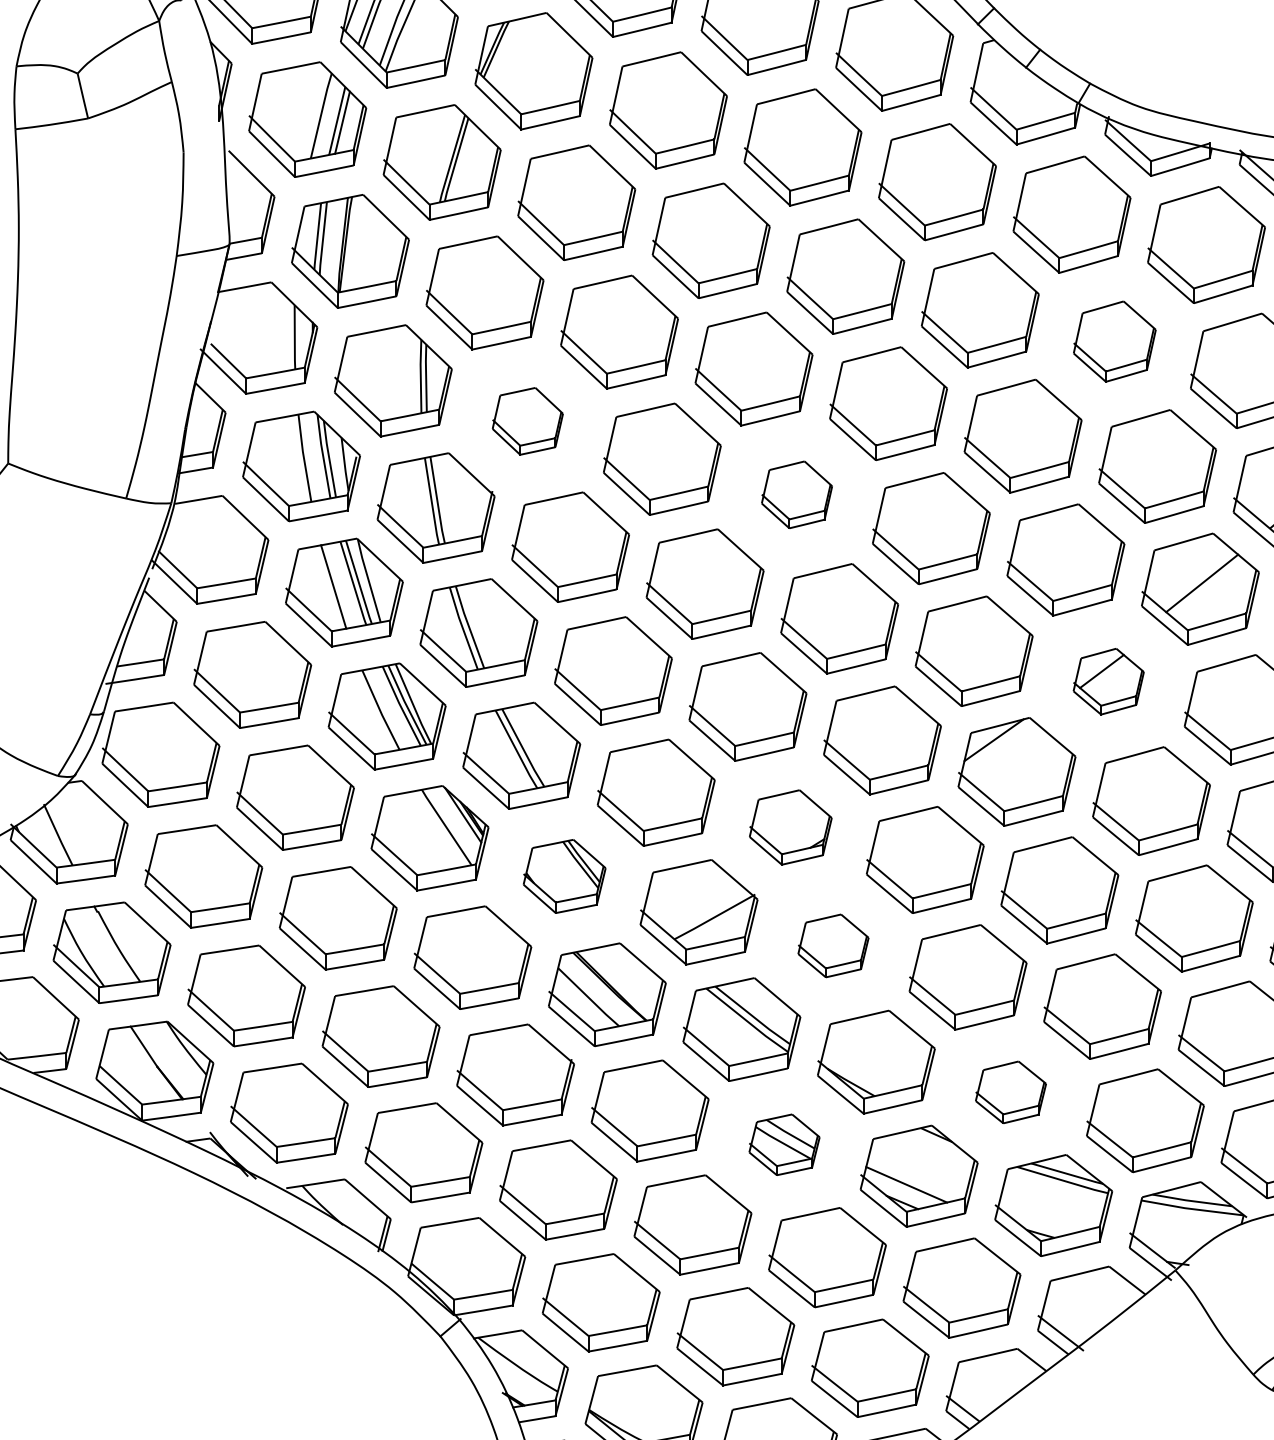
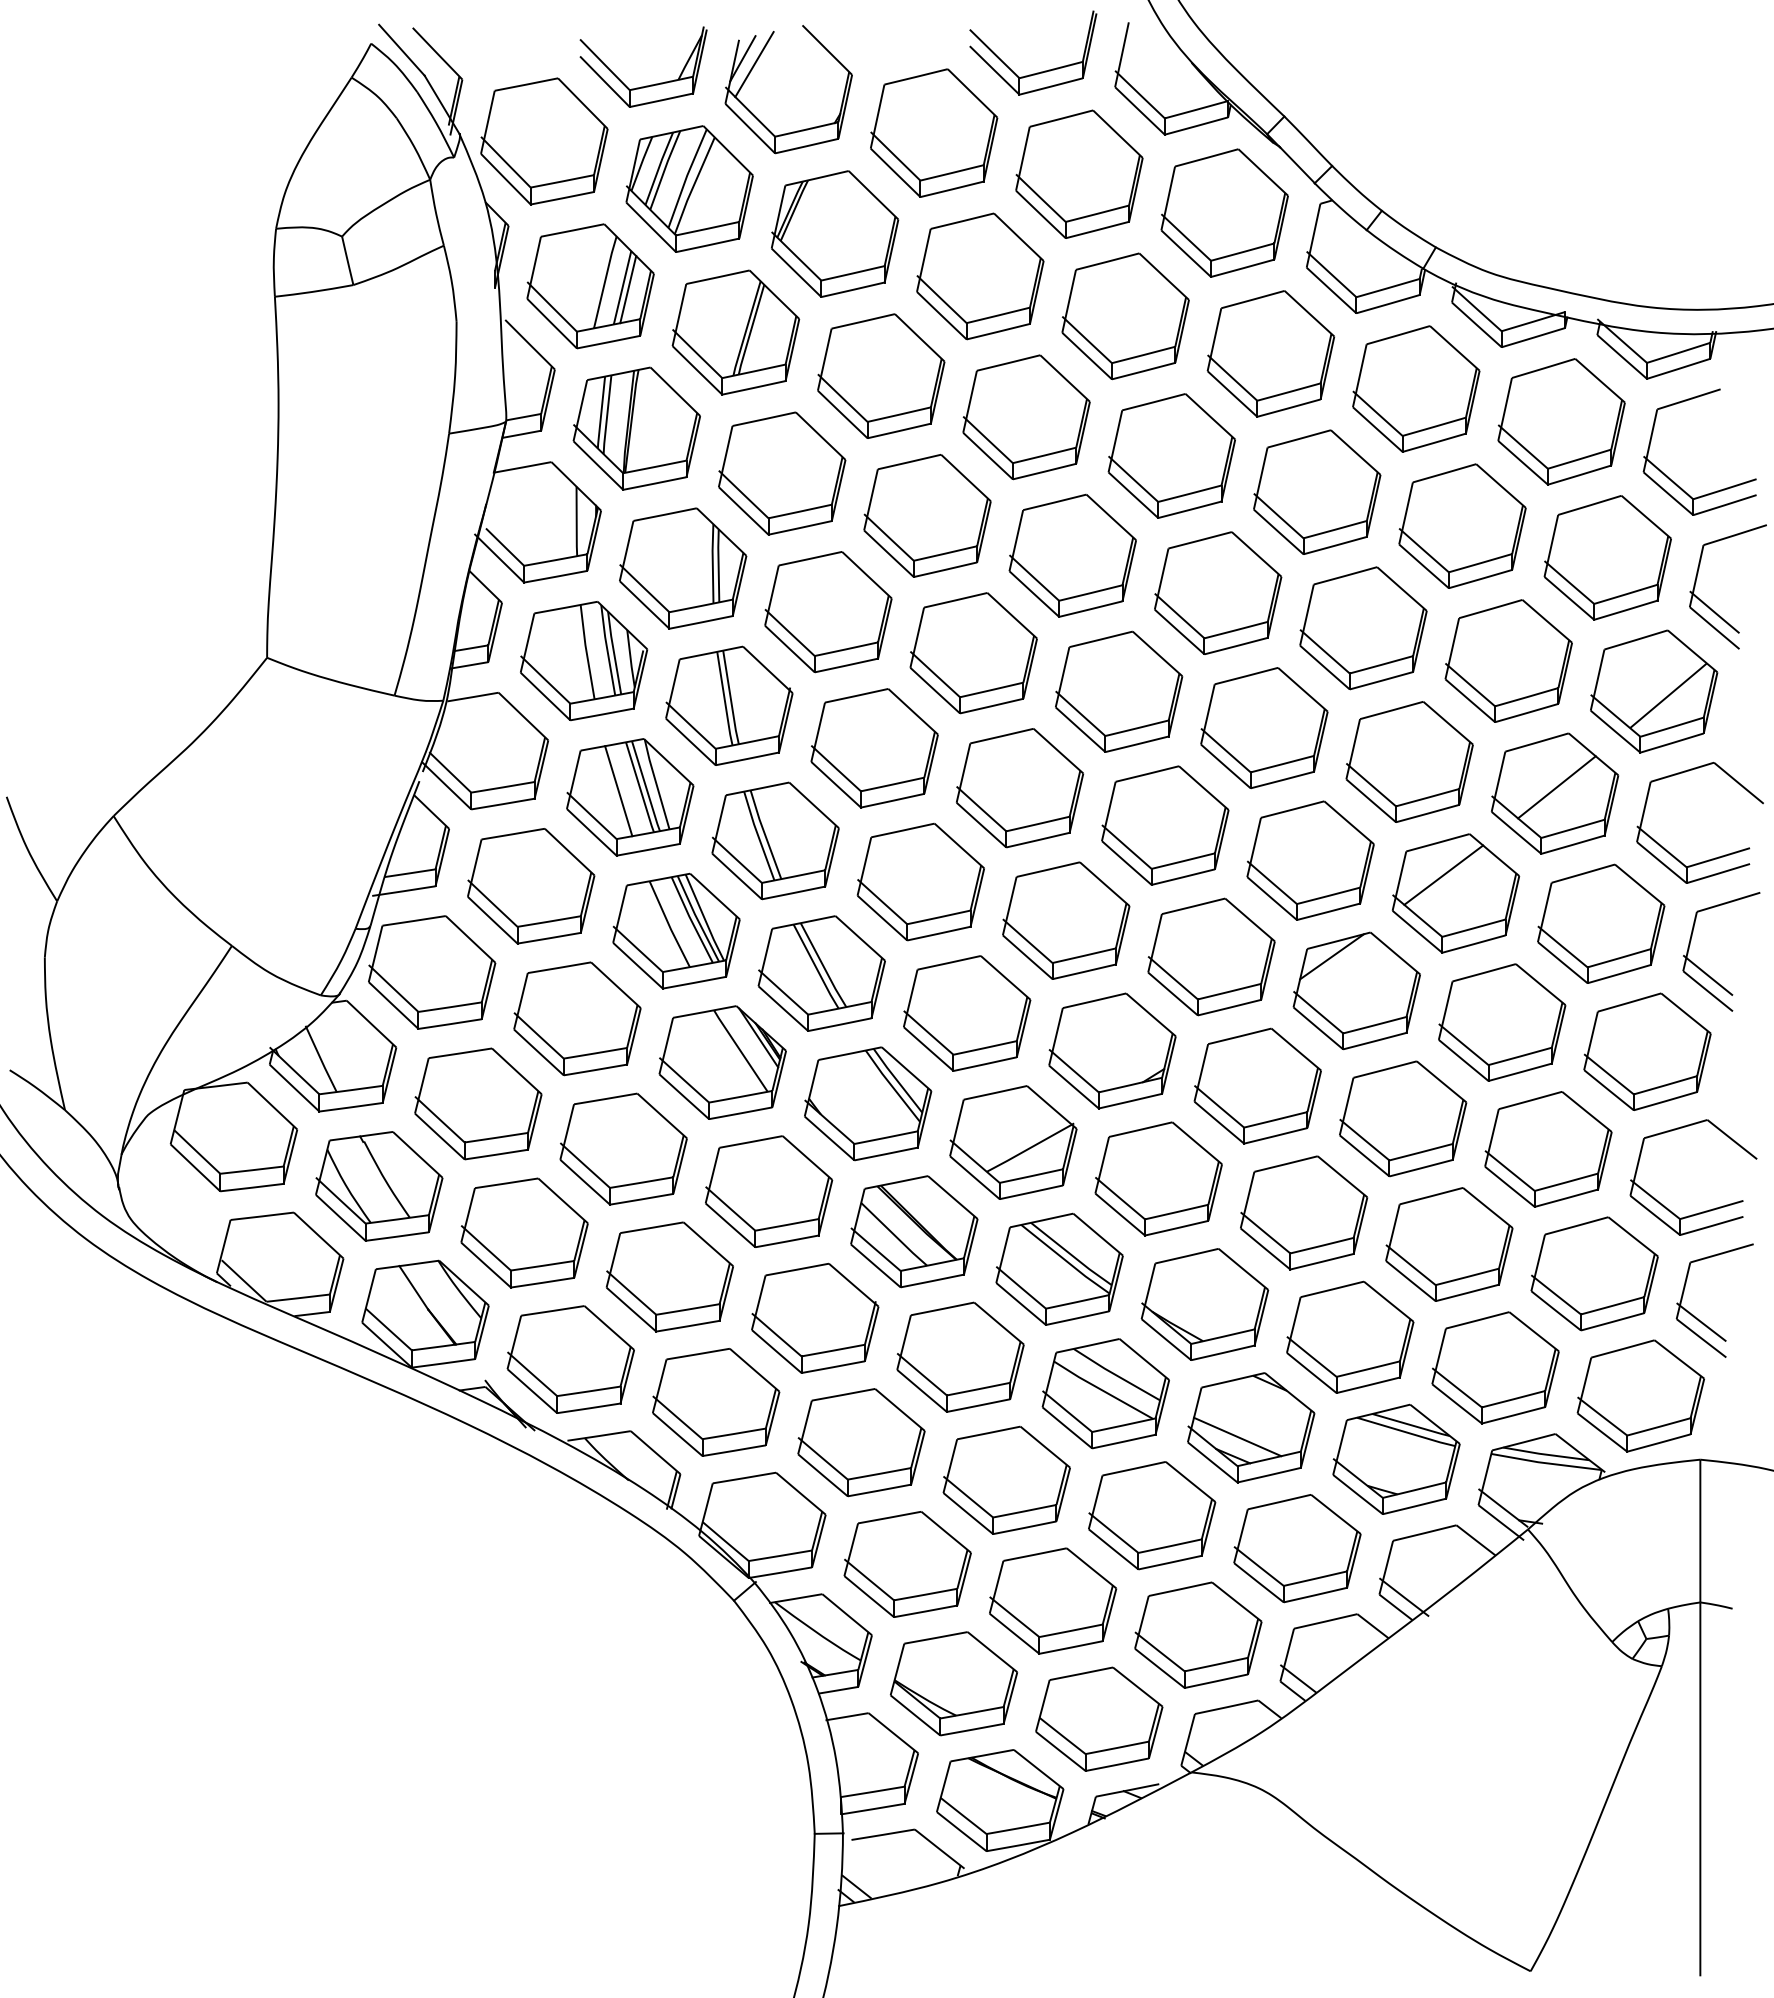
part: (1114, 341) -> (1462, 525), size x1.43
part: (527, 421) -> (828, 612), size x1.67
part: (797, 494) -> (1119, 691), size x1.67
part: (1108, 681) -> (1455, 893), size x1.67
part: (790, 827) -> (1112, 1050), size x1.43
part: (564, 876) -> (868, 1103), size x1.43
part: (833, 945) -> (1158, 1178), size x1.67
part: (1011, 1091) -> (1350, 1336), size x1.67
part: (784, 1144) -> (1105, 1393), size x1.67

